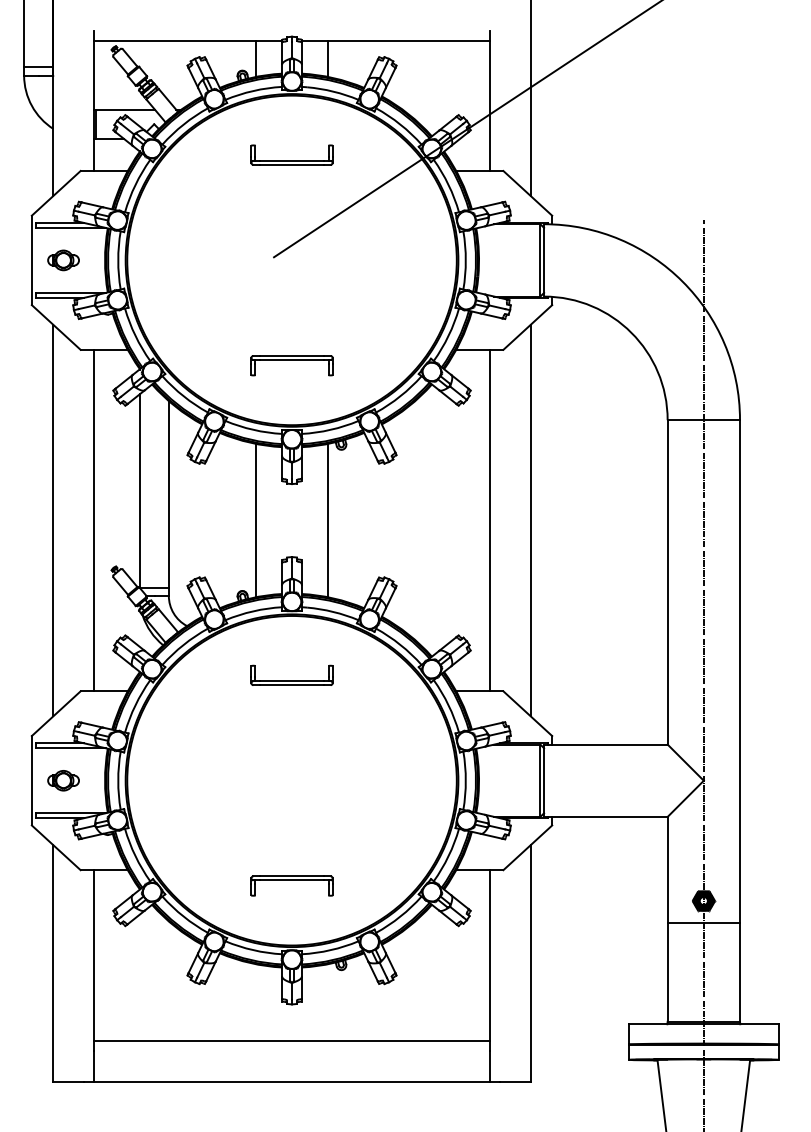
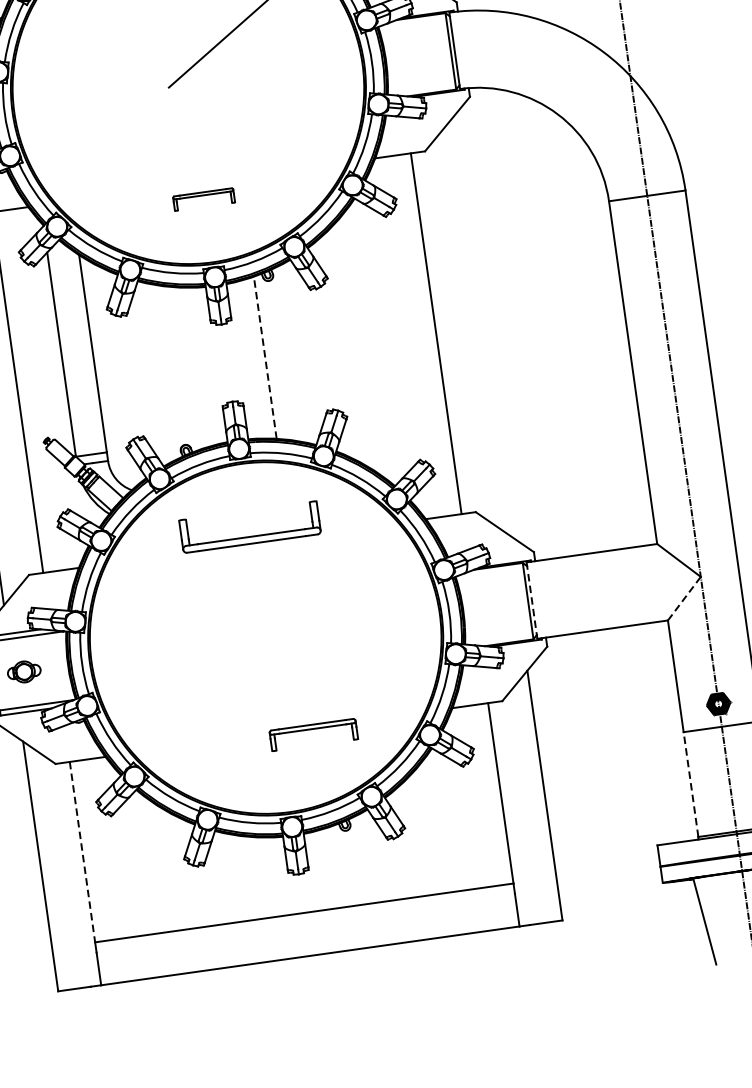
part: (291, 365) -> (203, 199), size x0.7
line: (255, 520) -> (188, 368), removed
line: (328, 520) -> (265, 357), solid -> dashed
line: (530, 520) -> (479, 327), removed
part: (291, 674) -> (249, 525), size x1.6
line: (544, 781) -> (532, 601), solid -> dashed
line: (685, 798) -> (684, 598), solid -> dashed
part: (291, 885) -> (313, 734), moved
line: (94, 956) -> (83, 853), solid -> dashed
line: (667, 972) -> (690, 784), solid -> dashed

